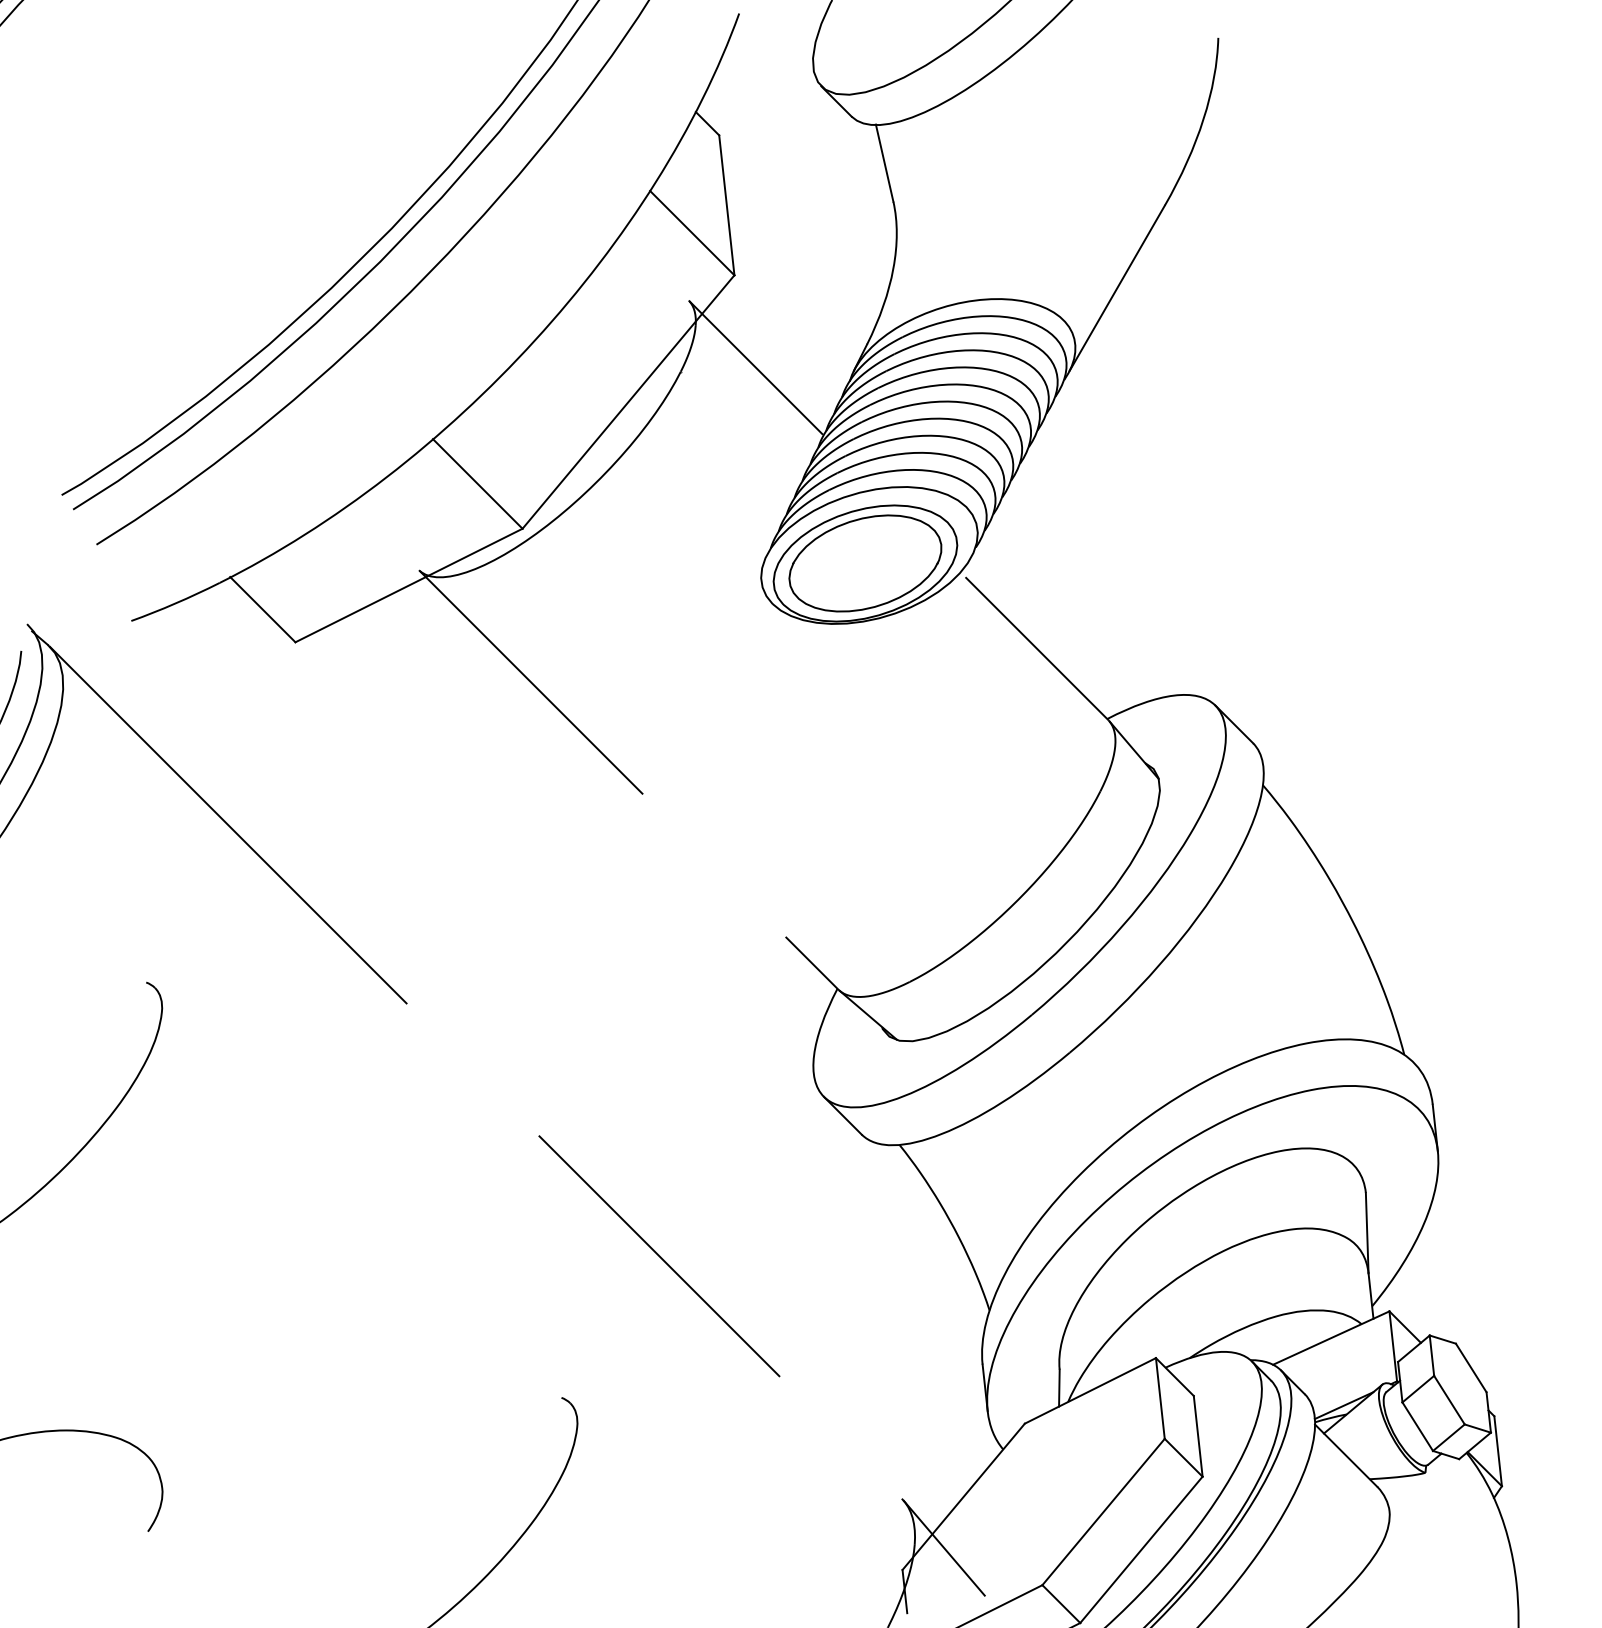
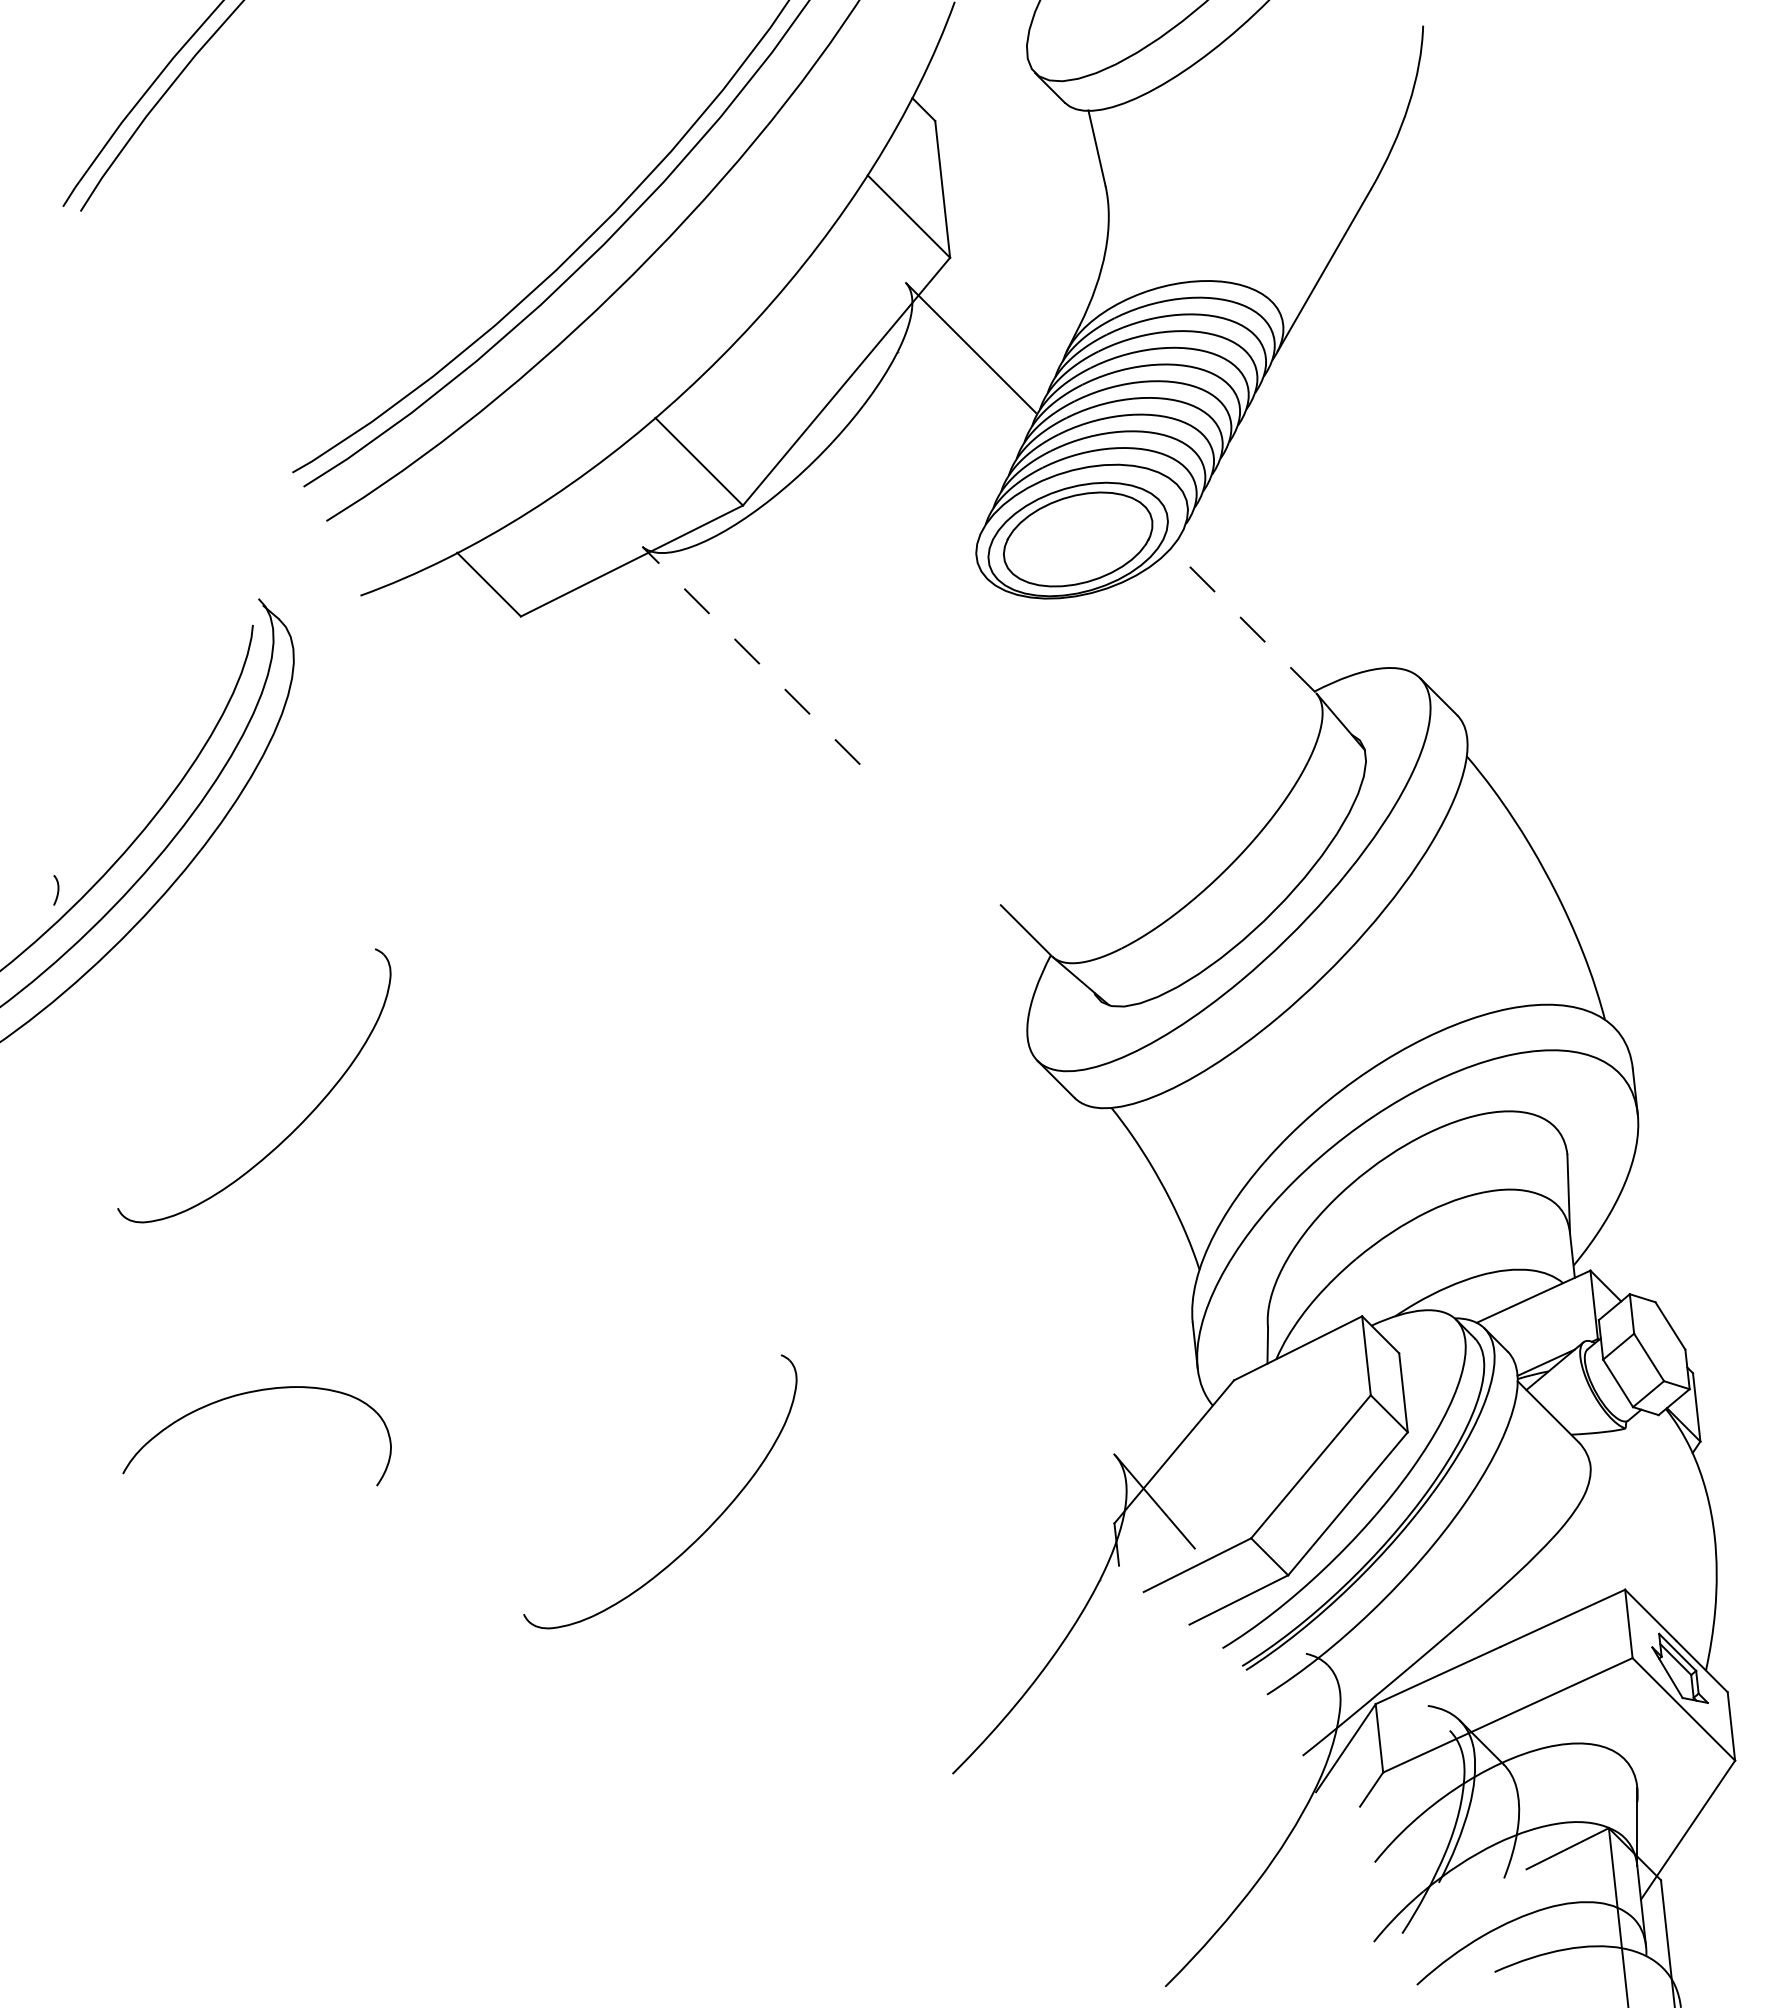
line: (1036, 648) -> (1245, 622), solid -> dashed
line: (530, 682) -> (750, 655), solid -> dashed
line: (228, 825) -> (455, 795), removed
line: (659, 1255) -> (876, 1216), removed

